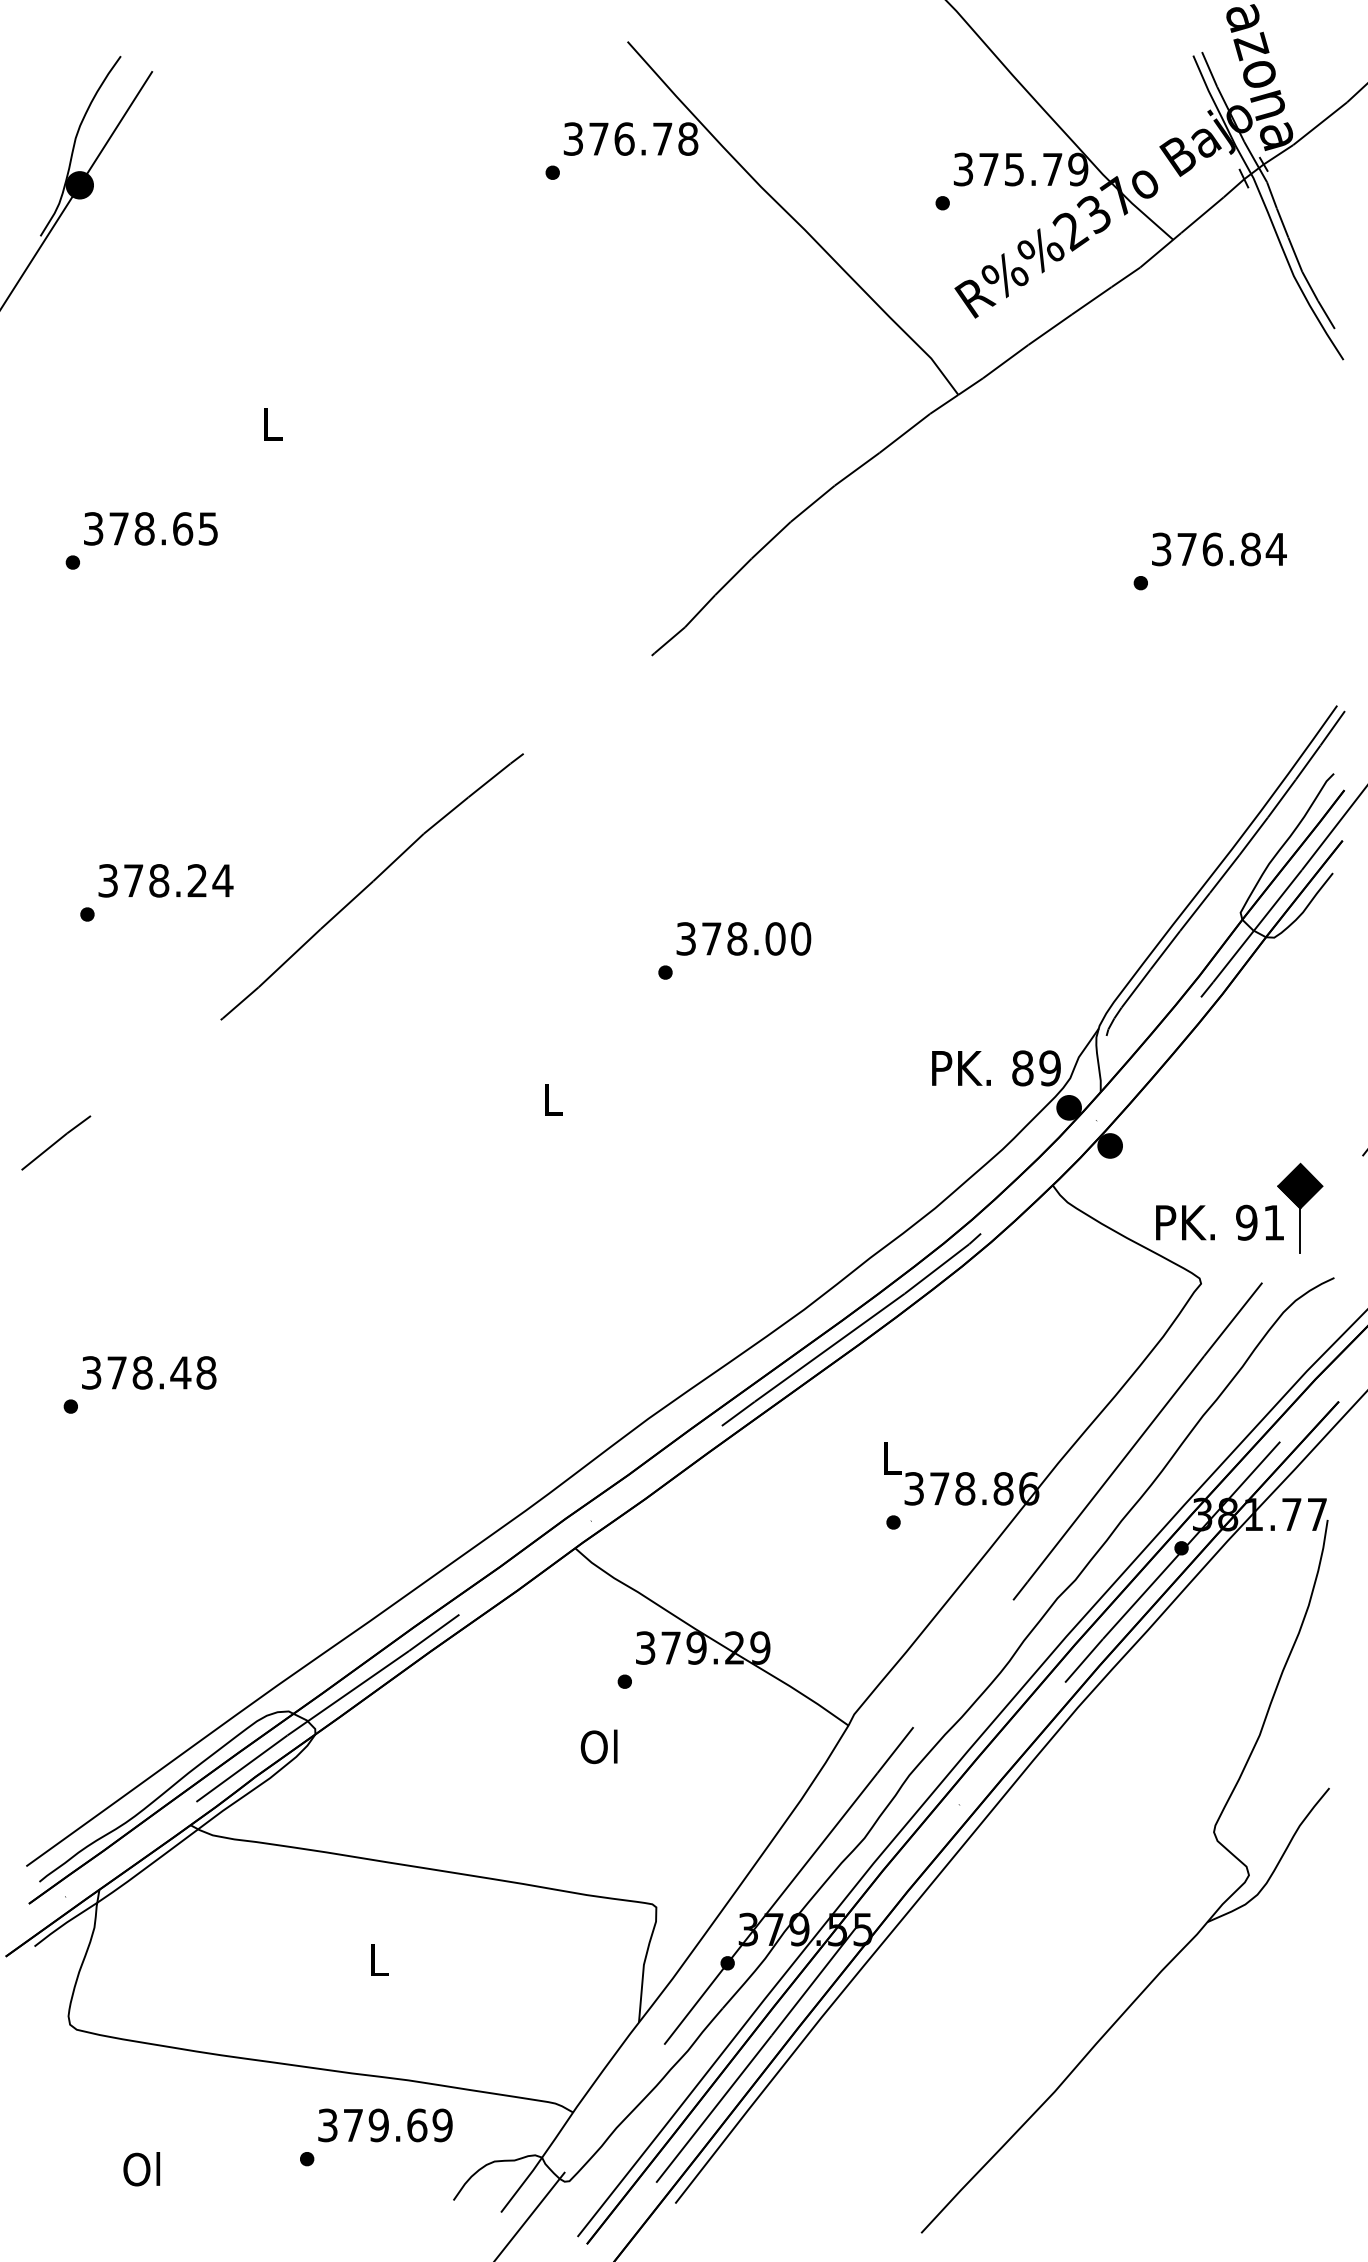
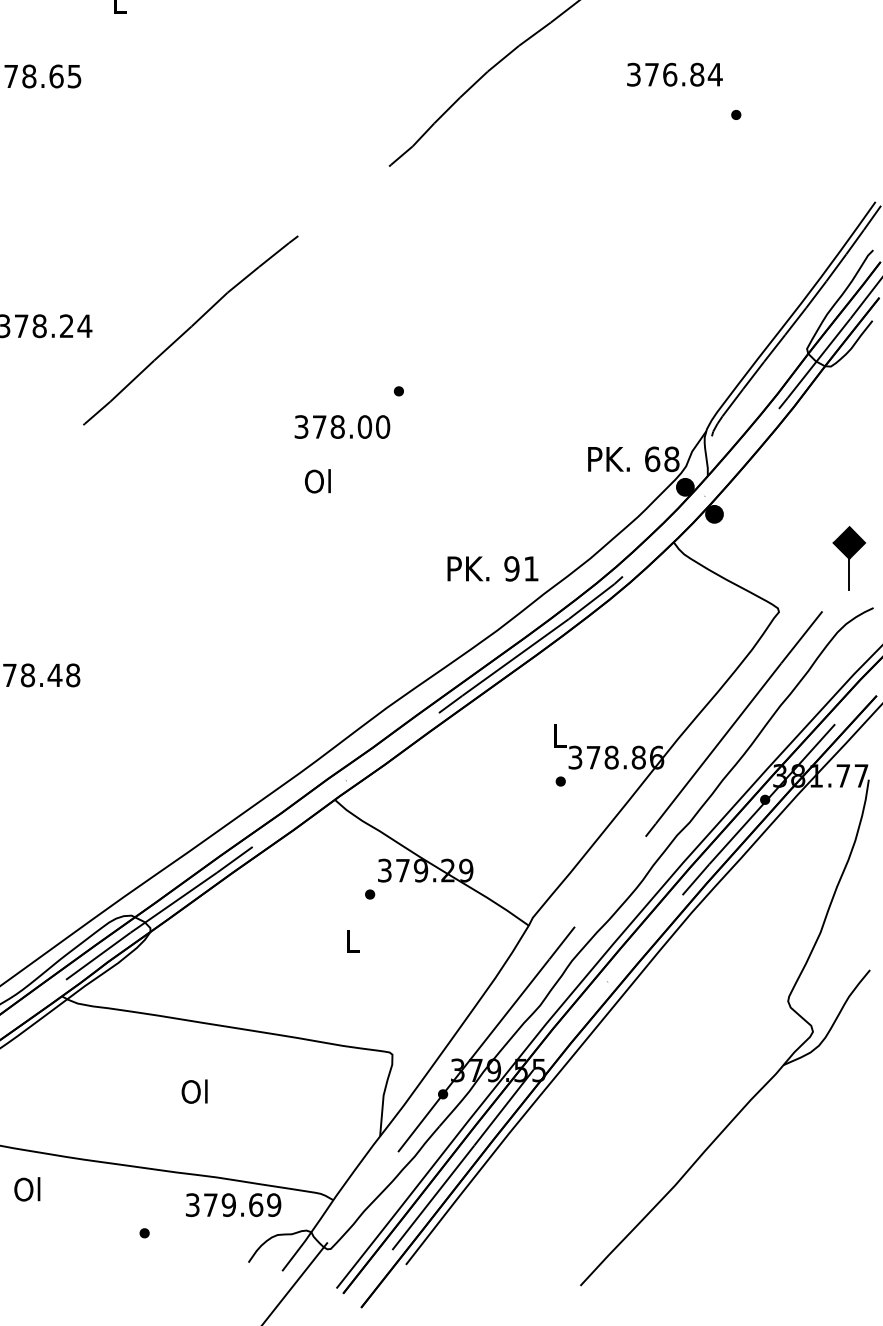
text: (1219, 549) -> (674, 74), moved
text: (743, 938) -> (342, 426), moved
text: (1036, 1068) -> (662, 459), 89 -> 68
text: (551, 1099) -> (318, 481), L -> Ol
text: (1219, 1222) -> (492, 568), moved
text: (598, 1746) -> (351, 940), Ol -> L
text: (377, 1959) -> (194, 1091), L -> Ol
text: (385, 2125) -> (233, 1205), moved
text: (141, 2169) -> (27, 1189), moved

